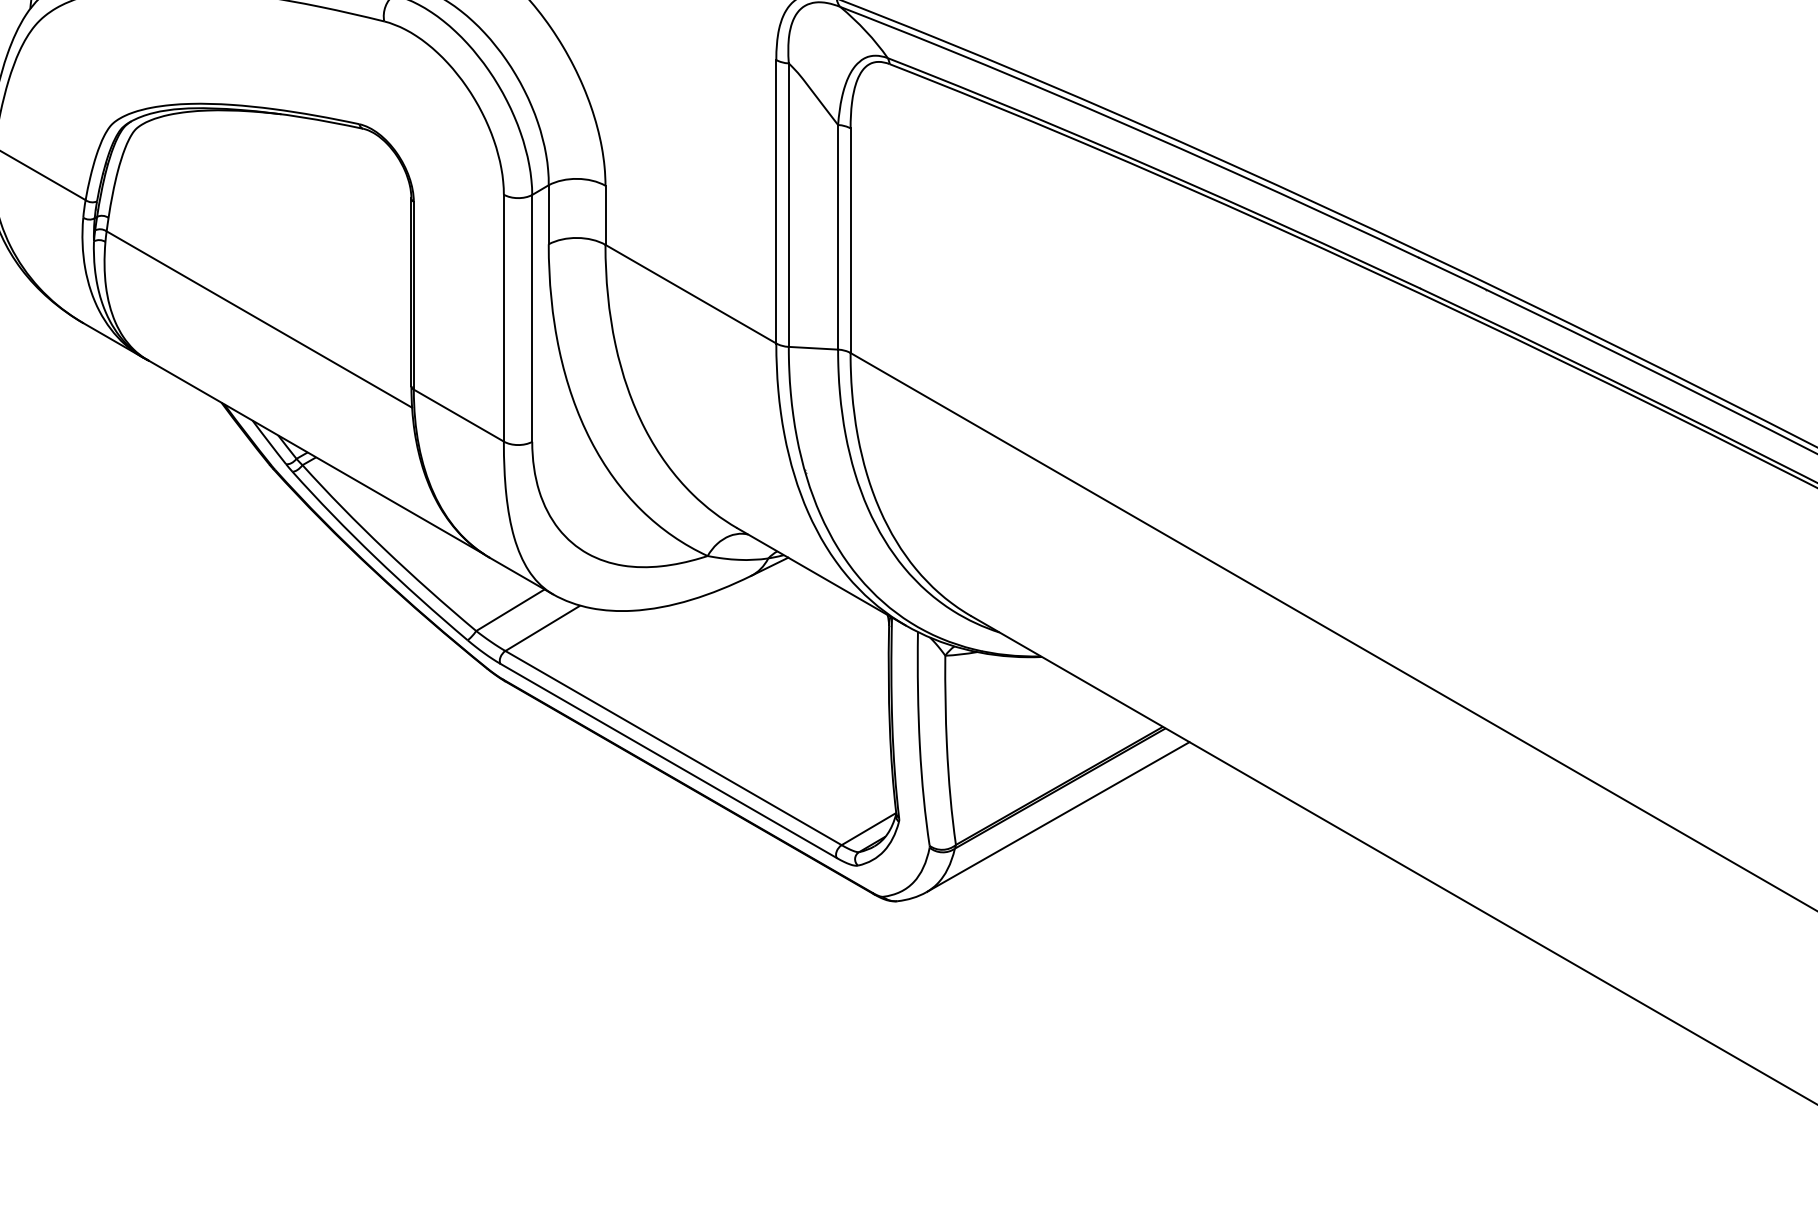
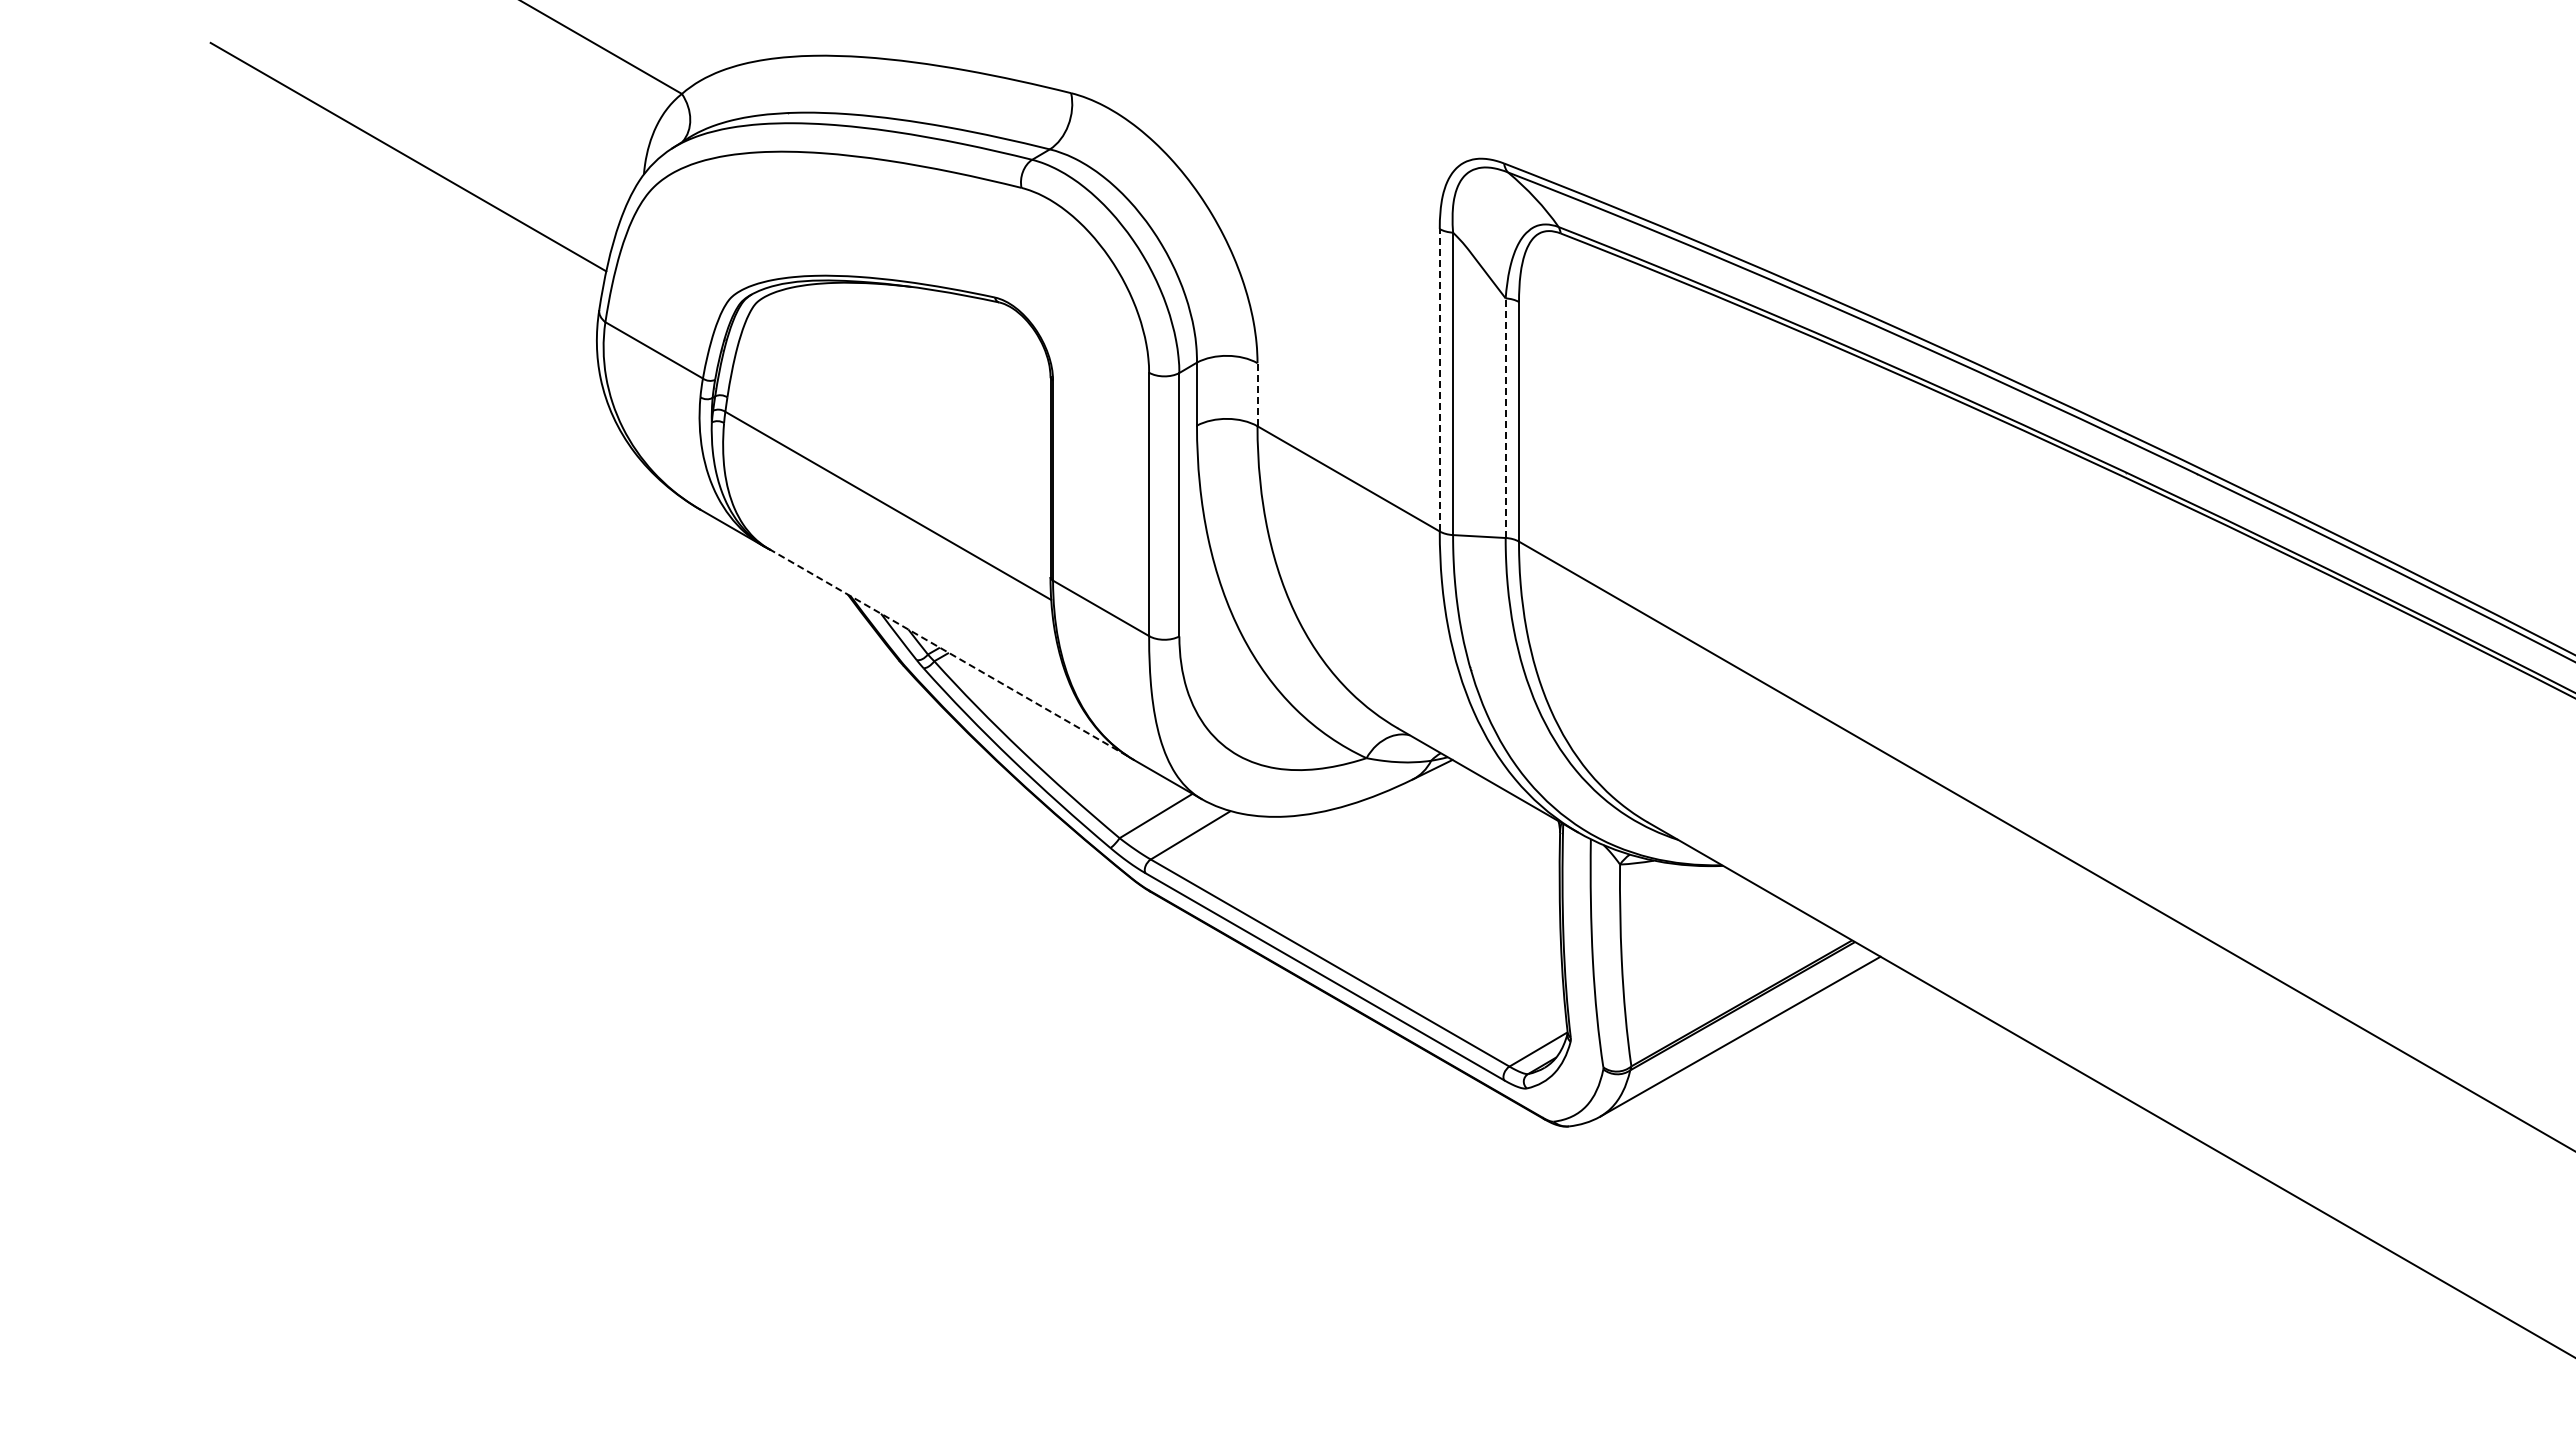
line: (776, 201) -> (1439, 379), solid -> dashed
line: (605, 215) -> (1257, 394), solid -> dashed
line: (837, 237) -> (1505, 418), solid -> dashed
line: (314, 456) -> (947, 652), solid -> dashed

